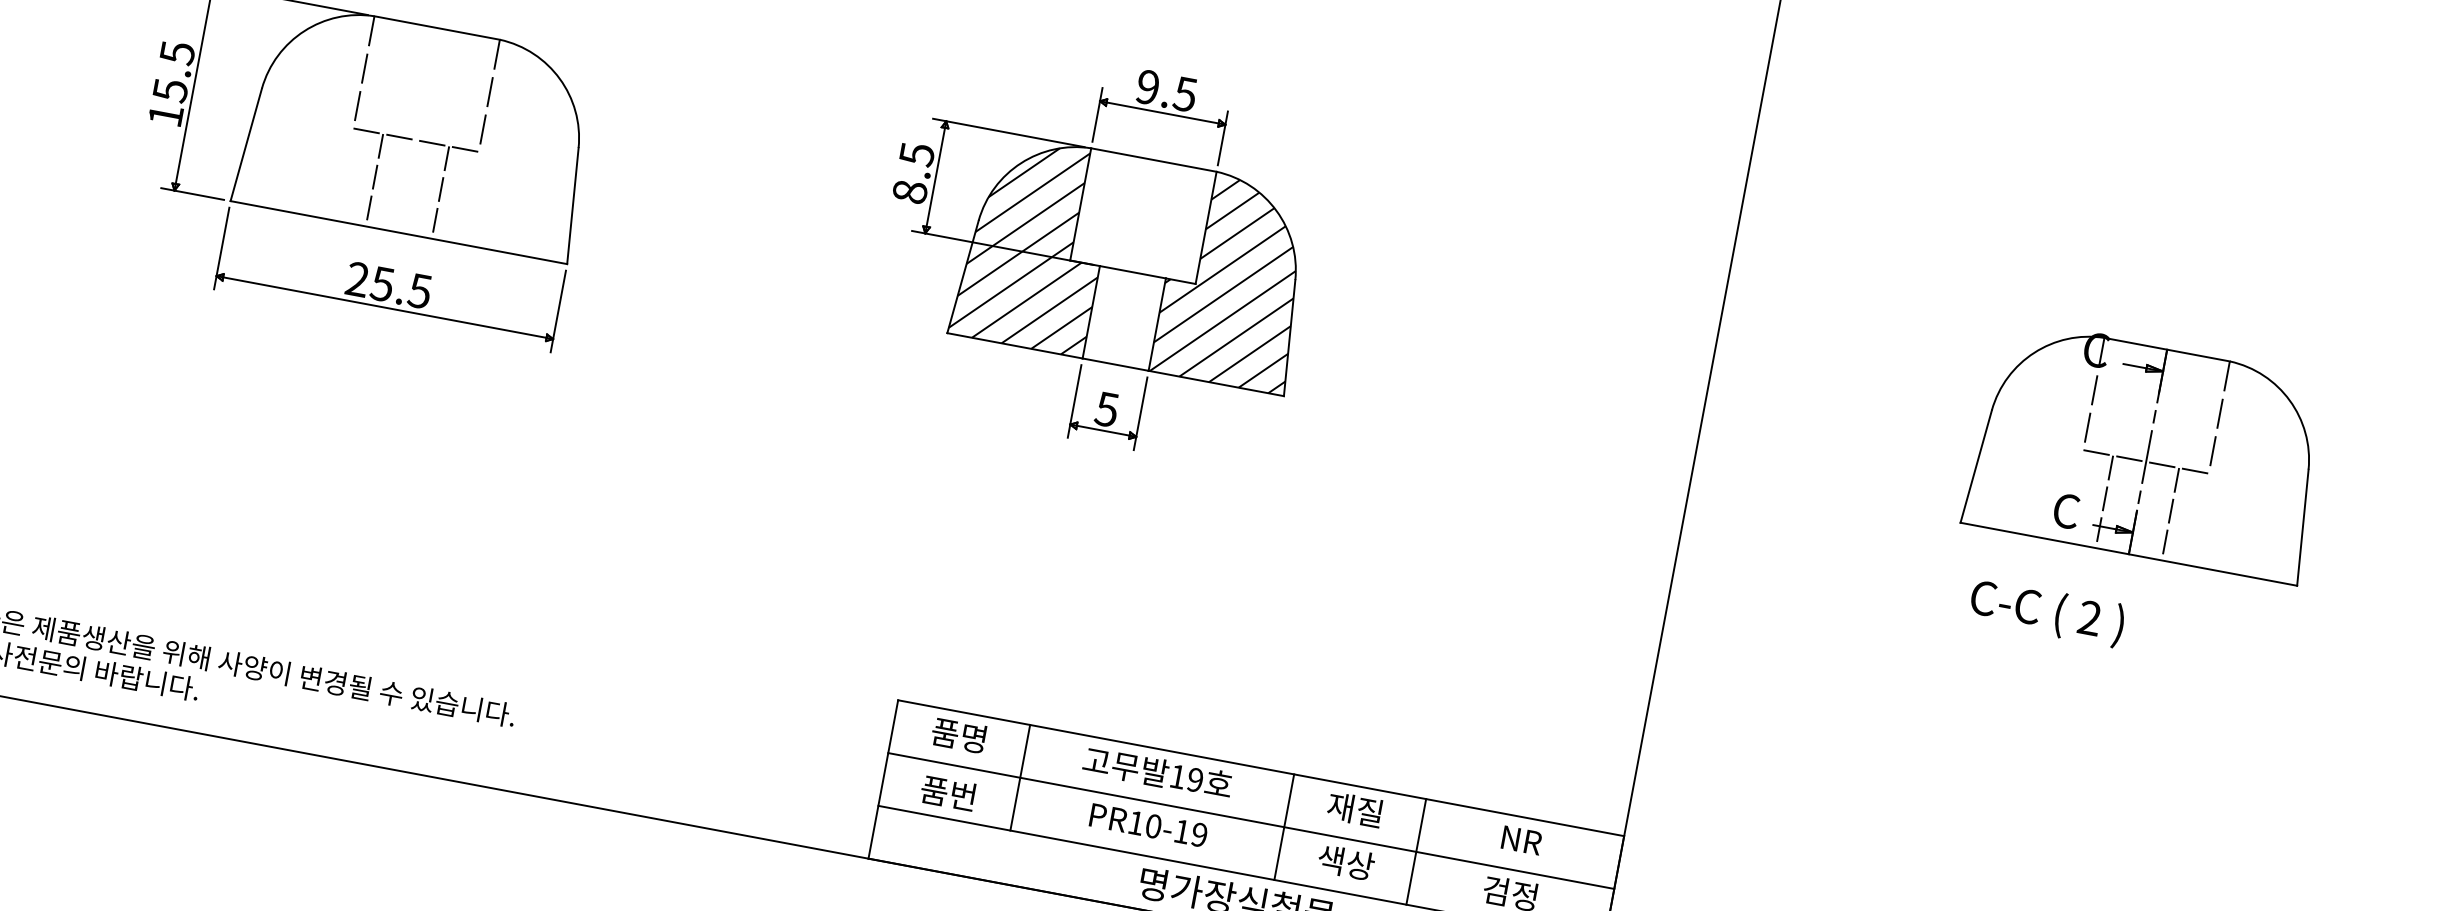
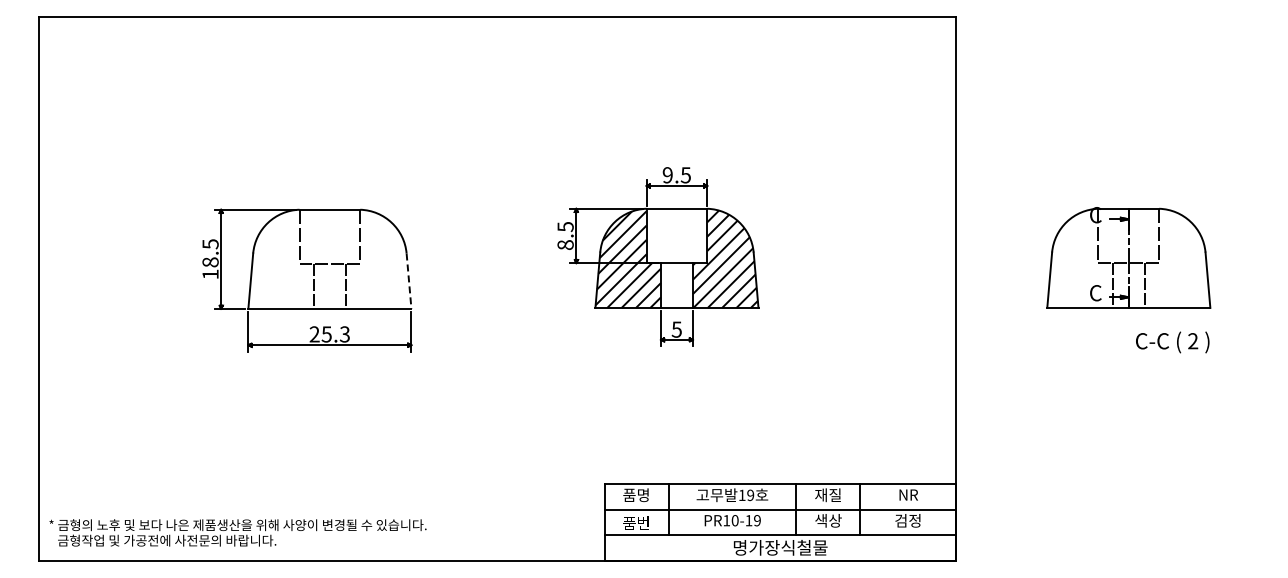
text: (170, 90) -> (210, 262), 15.5 -> 18.5
line: (573, 206) -> (409, 281), solid -> dashed
text: (419, 289) -> (344, 333), 25.5 -> 25.3
part: (2147, 450) -> (1128, 257), moved
text: (2046, 612) -> (1172, 342), moved

